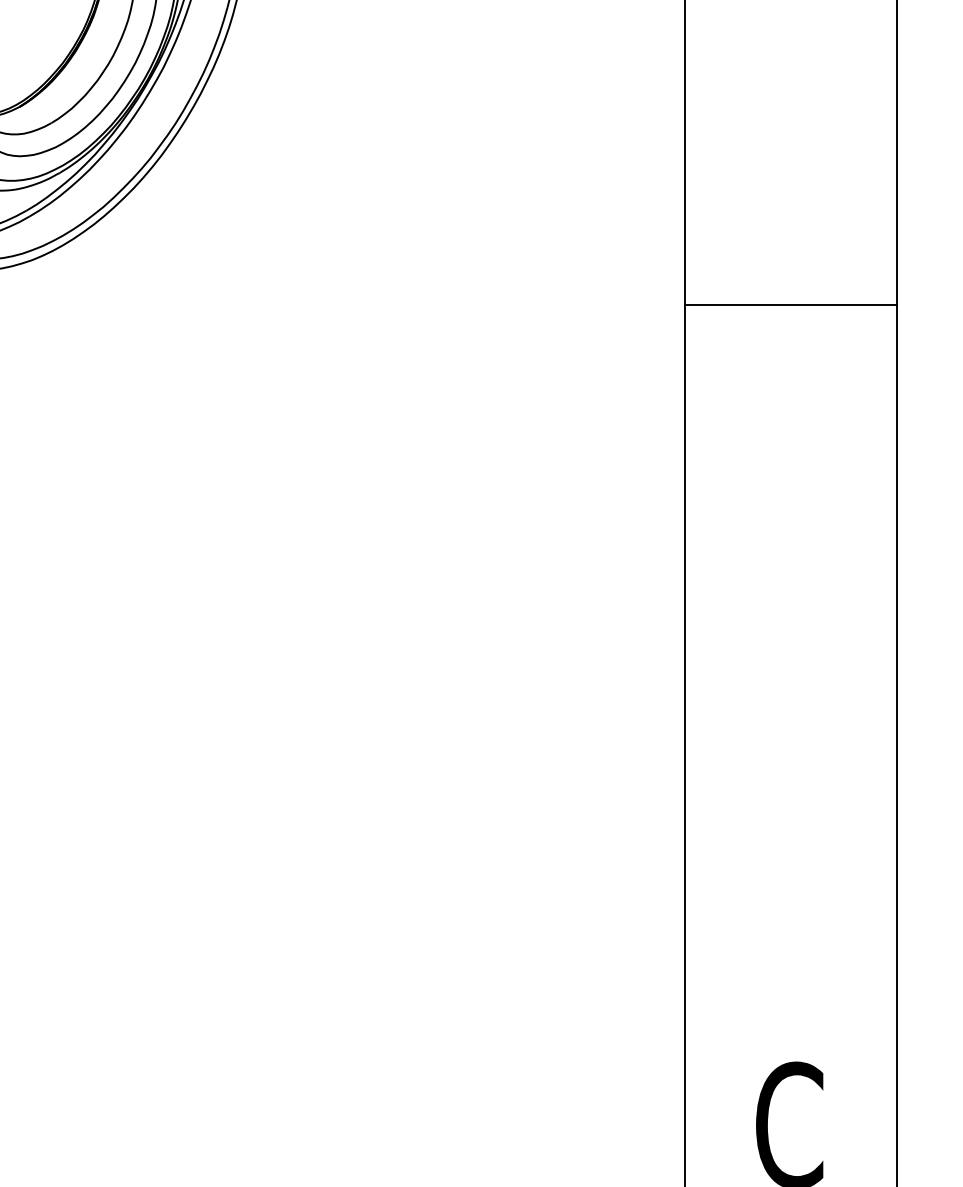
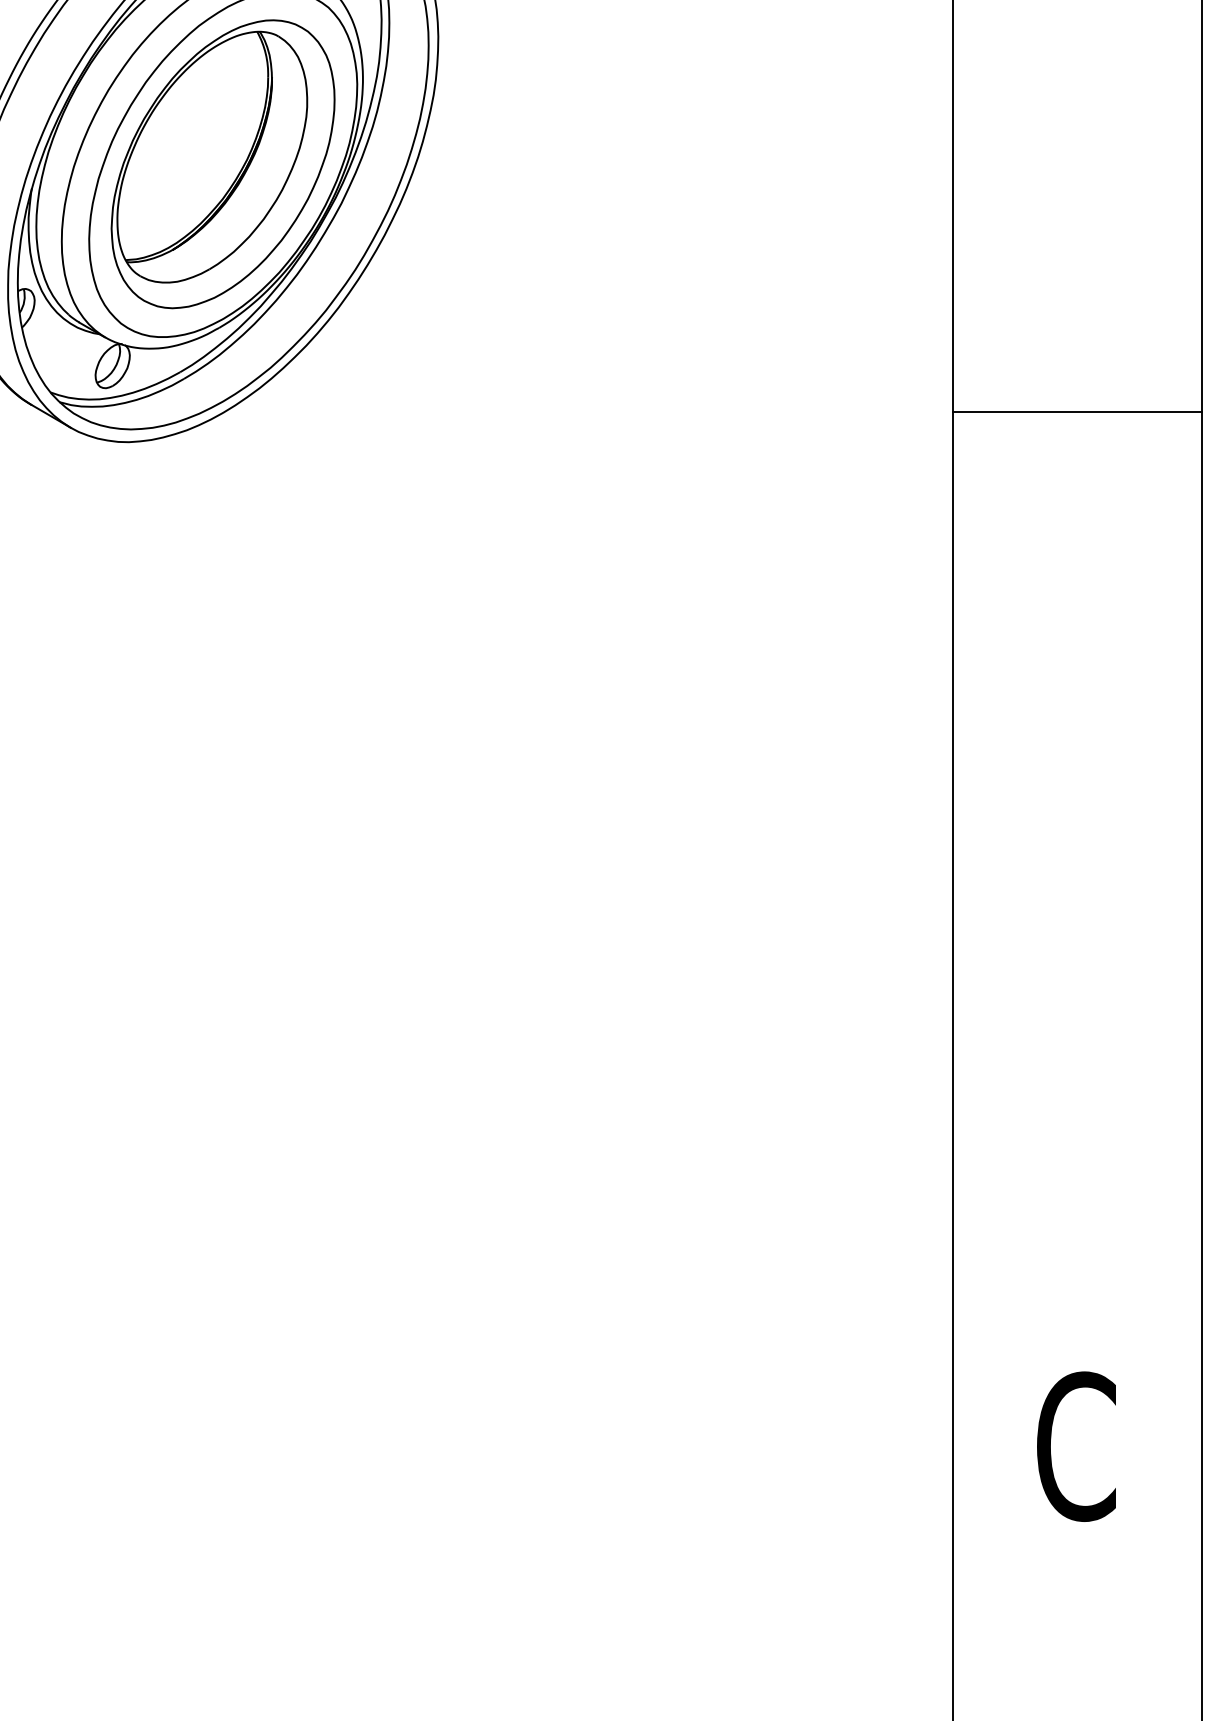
line: (790, 305) -> (1077, 412), moved

